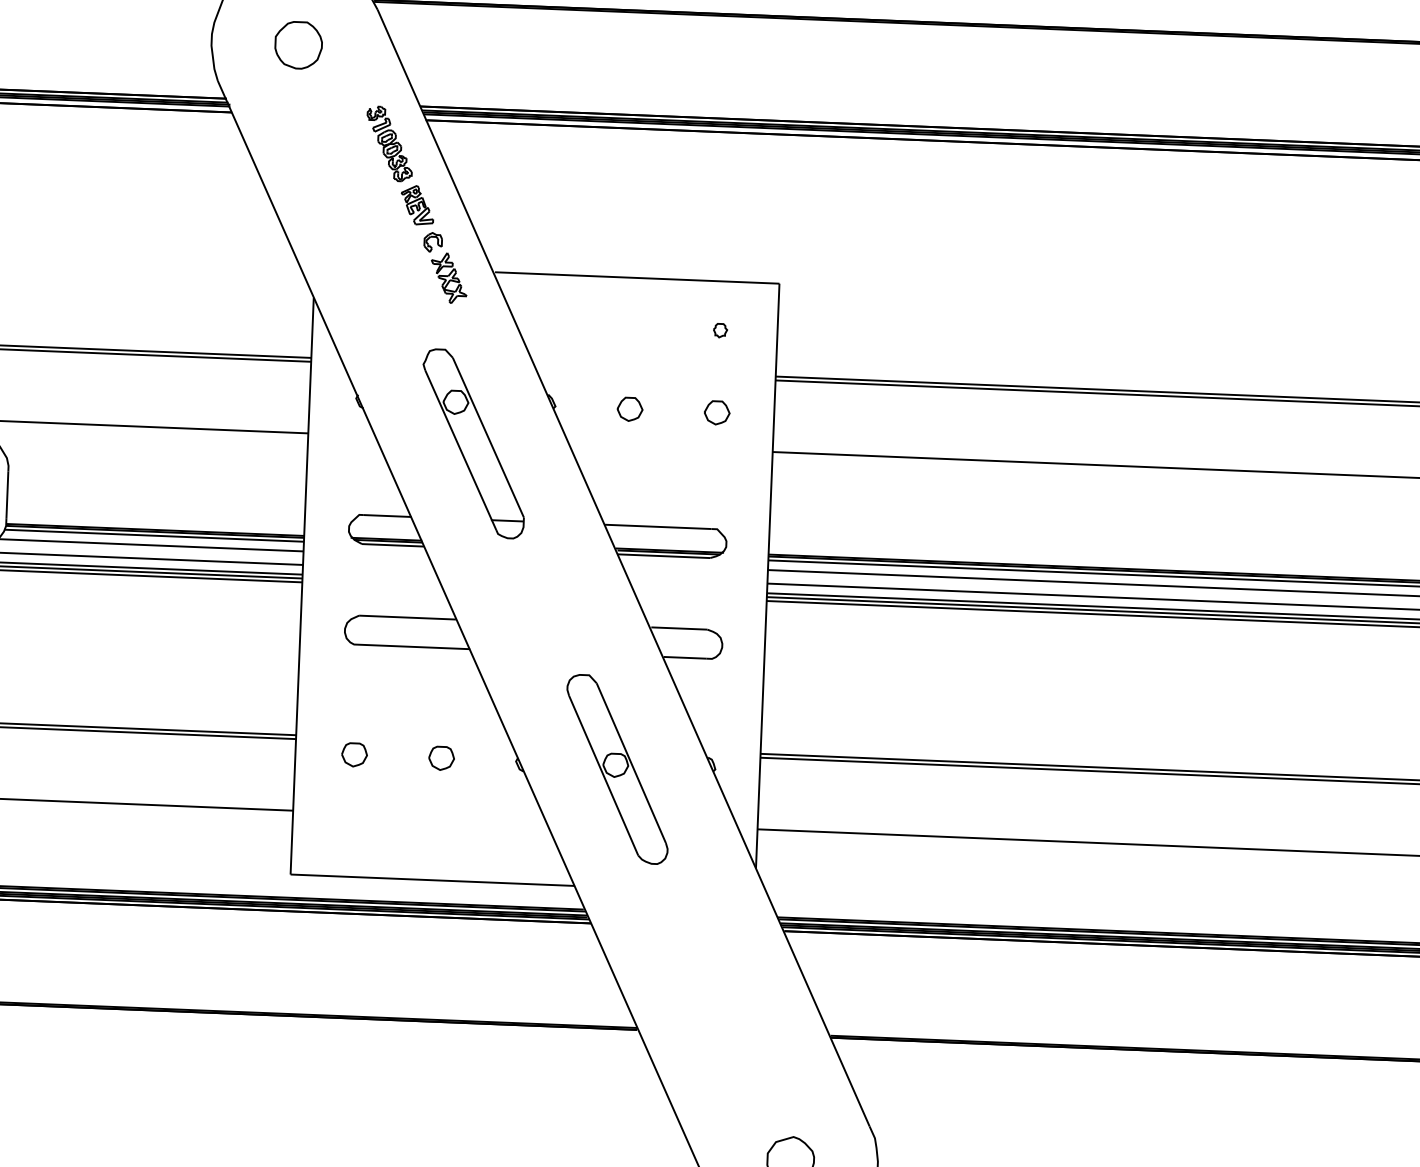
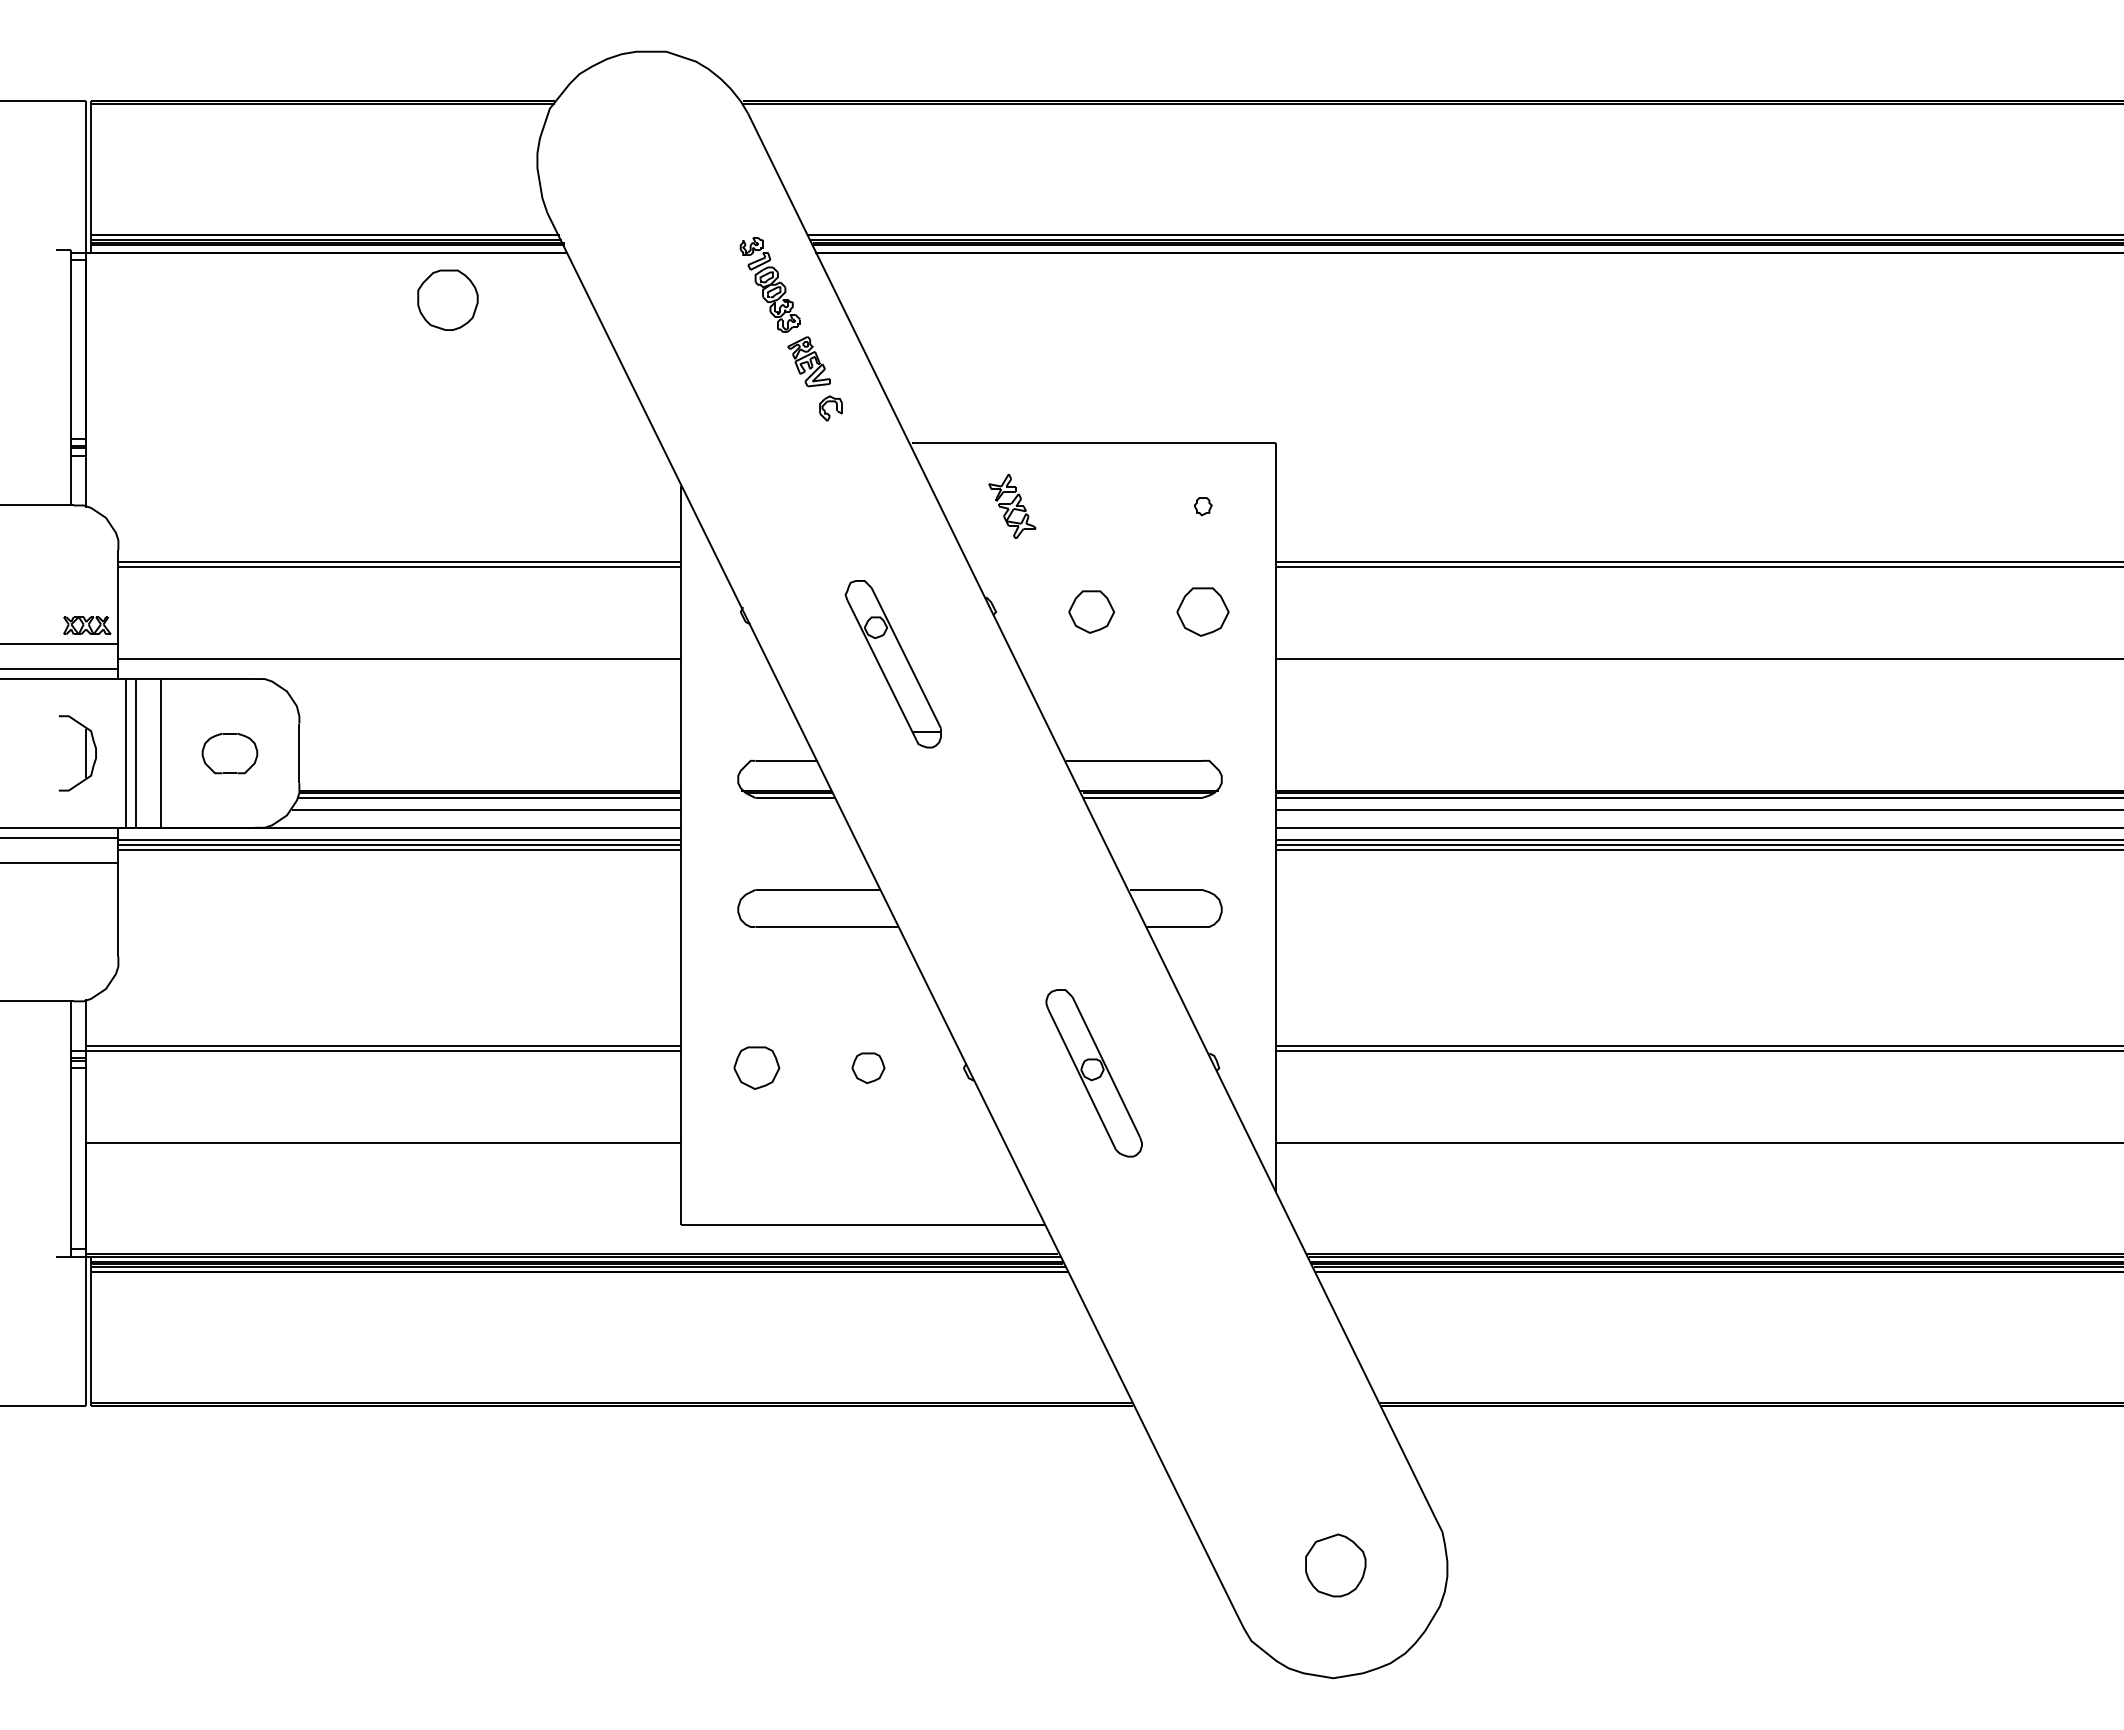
part: (298, 44) -> (447, 299), moved
part: (449, 278) -> (1012, 506), moved
part: (629, 409) -> (1091, 611), size x1.4
part: (717, 412) -> (1203, 611), size x1.6
part: (473, 444) -> (893, 664), size x0.7
part: (354, 755) -> (756, 1068), size x1.4
part: (617, 769) -> (1094, 1073), size x0.7

